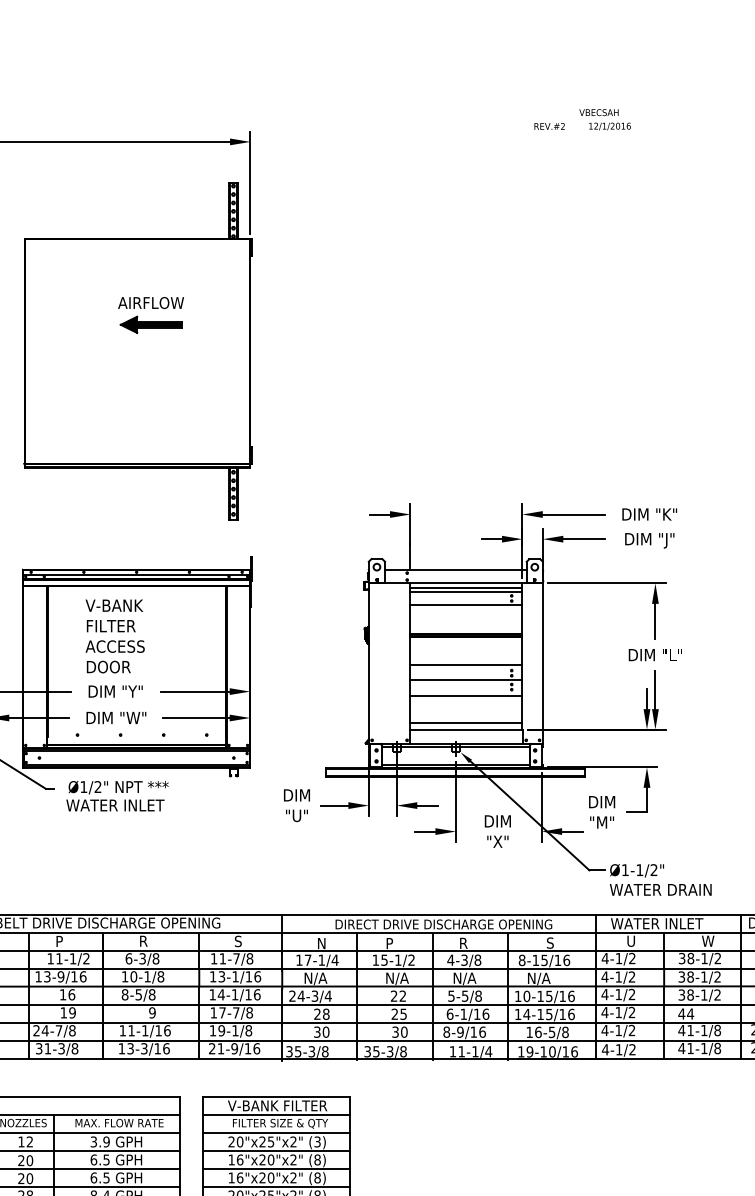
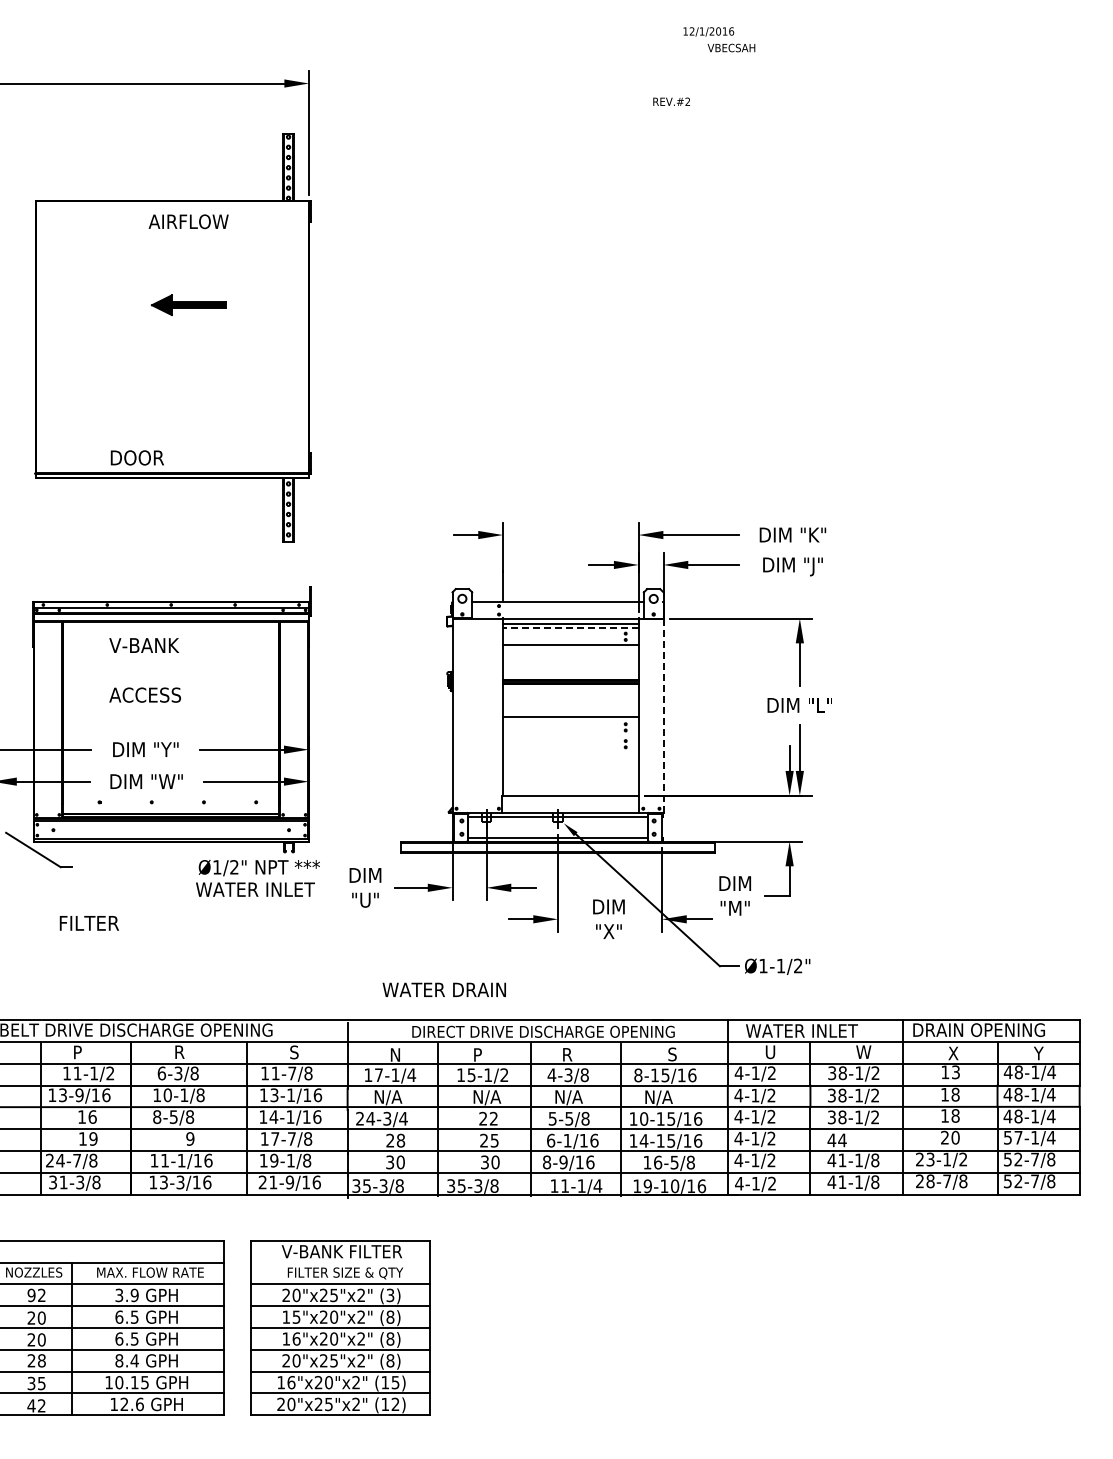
text: (549, 126) -> (671, 101), moved
text: (609, 126) -> (708, 31), moved
text: (150, 302) -> (188, 221), moved
line: (466, 591) -> (570, 628), solid -> dashed
text: (110, 626) -> (88, 923), moved
line: (542, 664) -> (663, 716), solid -> dashed
text: (108, 666) -> (136, 457), moved
line: (466, 679) -> (570, 735), removed
line: (466, 695) -> (570, 754), removed
line: (466, 722) -> (570, 787), removed
text: (117, 796) -> (257, 878), moved
text: (660, 889) -> (443, 989), moved
line: (276, 1114) -> (340, 1262), removed
text: (21, 1142) -> (31, 1295), 12 -> 92
text: (240, 1159) -> (296, 1316), 16"x20"x2" -> 15"x20"x2"

